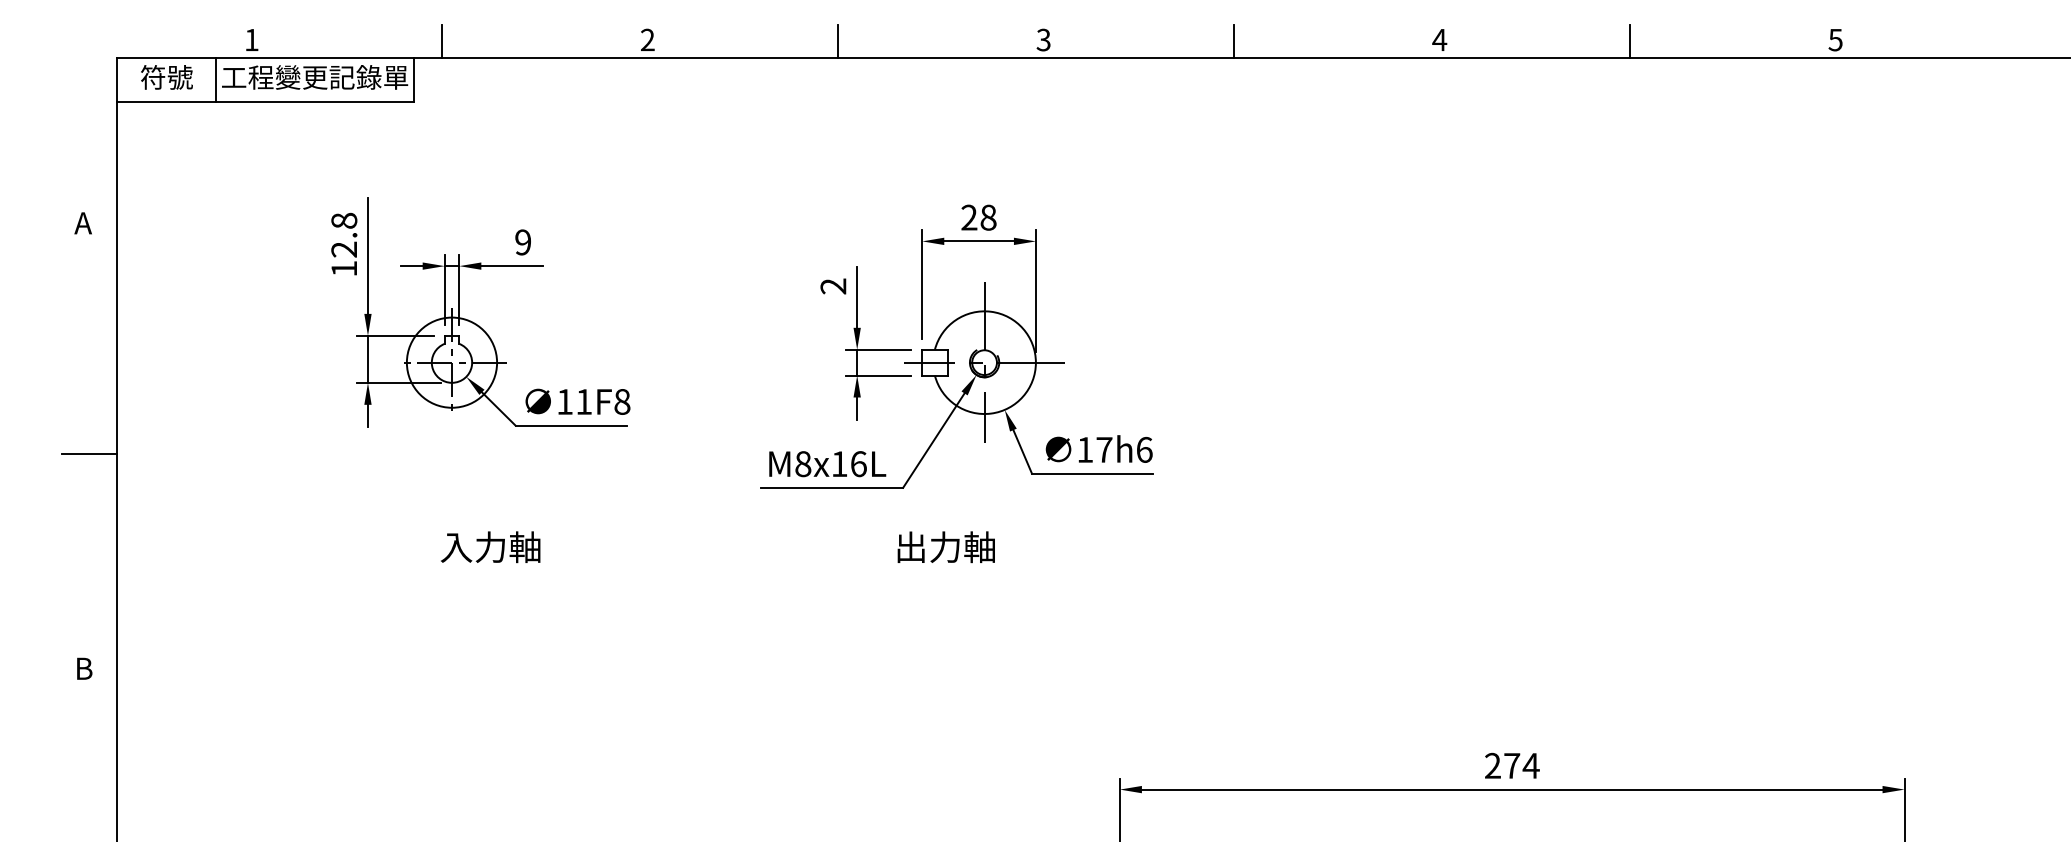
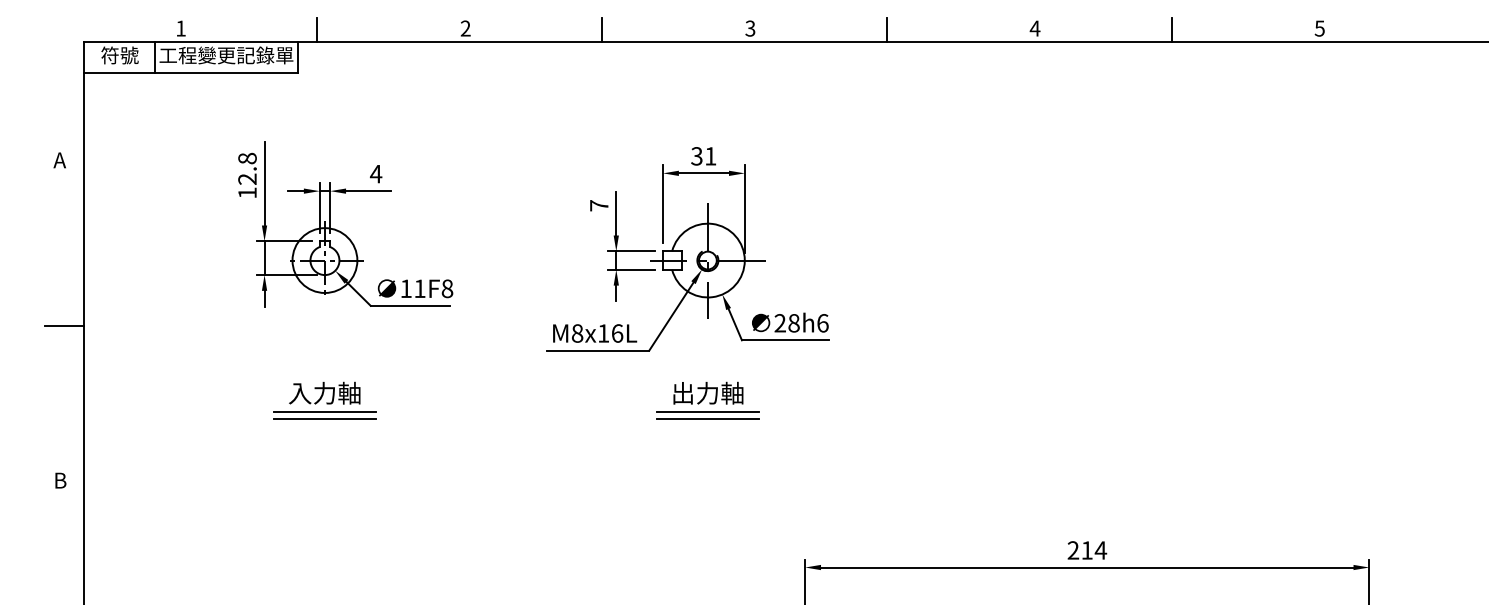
text: (978, 217) -> (703, 156), 28 -> 31
text: (522, 242) -> (375, 174), 9 -> 4
text: (833, 286) -> (599, 205), 2 -> 7
text: (1094, 449) -> (786, 322), 17h6 -> 28h6
text: (490, 547) -> (324, 393), moved
text: (945, 547) -> (707, 393), moved
line: (451, 572) -> (324, 411), added
line: (984, 572) -> (707, 411), added
line: (451, 583) -> (324, 419), added
line: (984, 583) -> (707, 419), added
text: (1512, 765) -> (1087, 550), 274 -> 214

